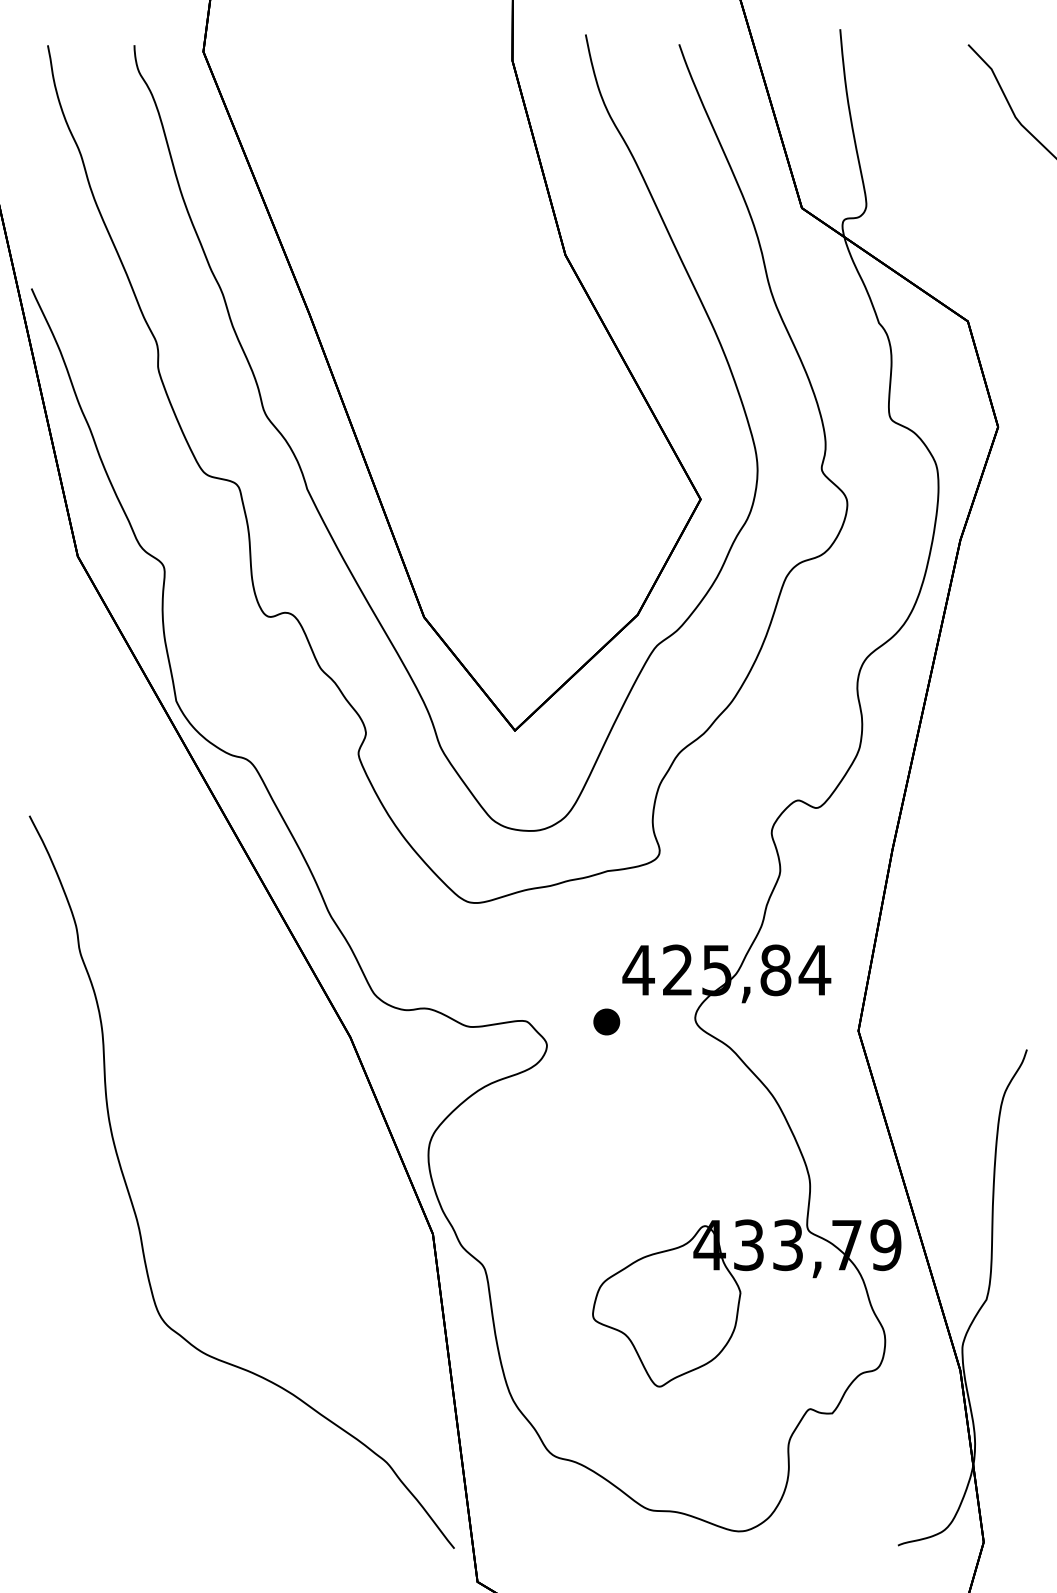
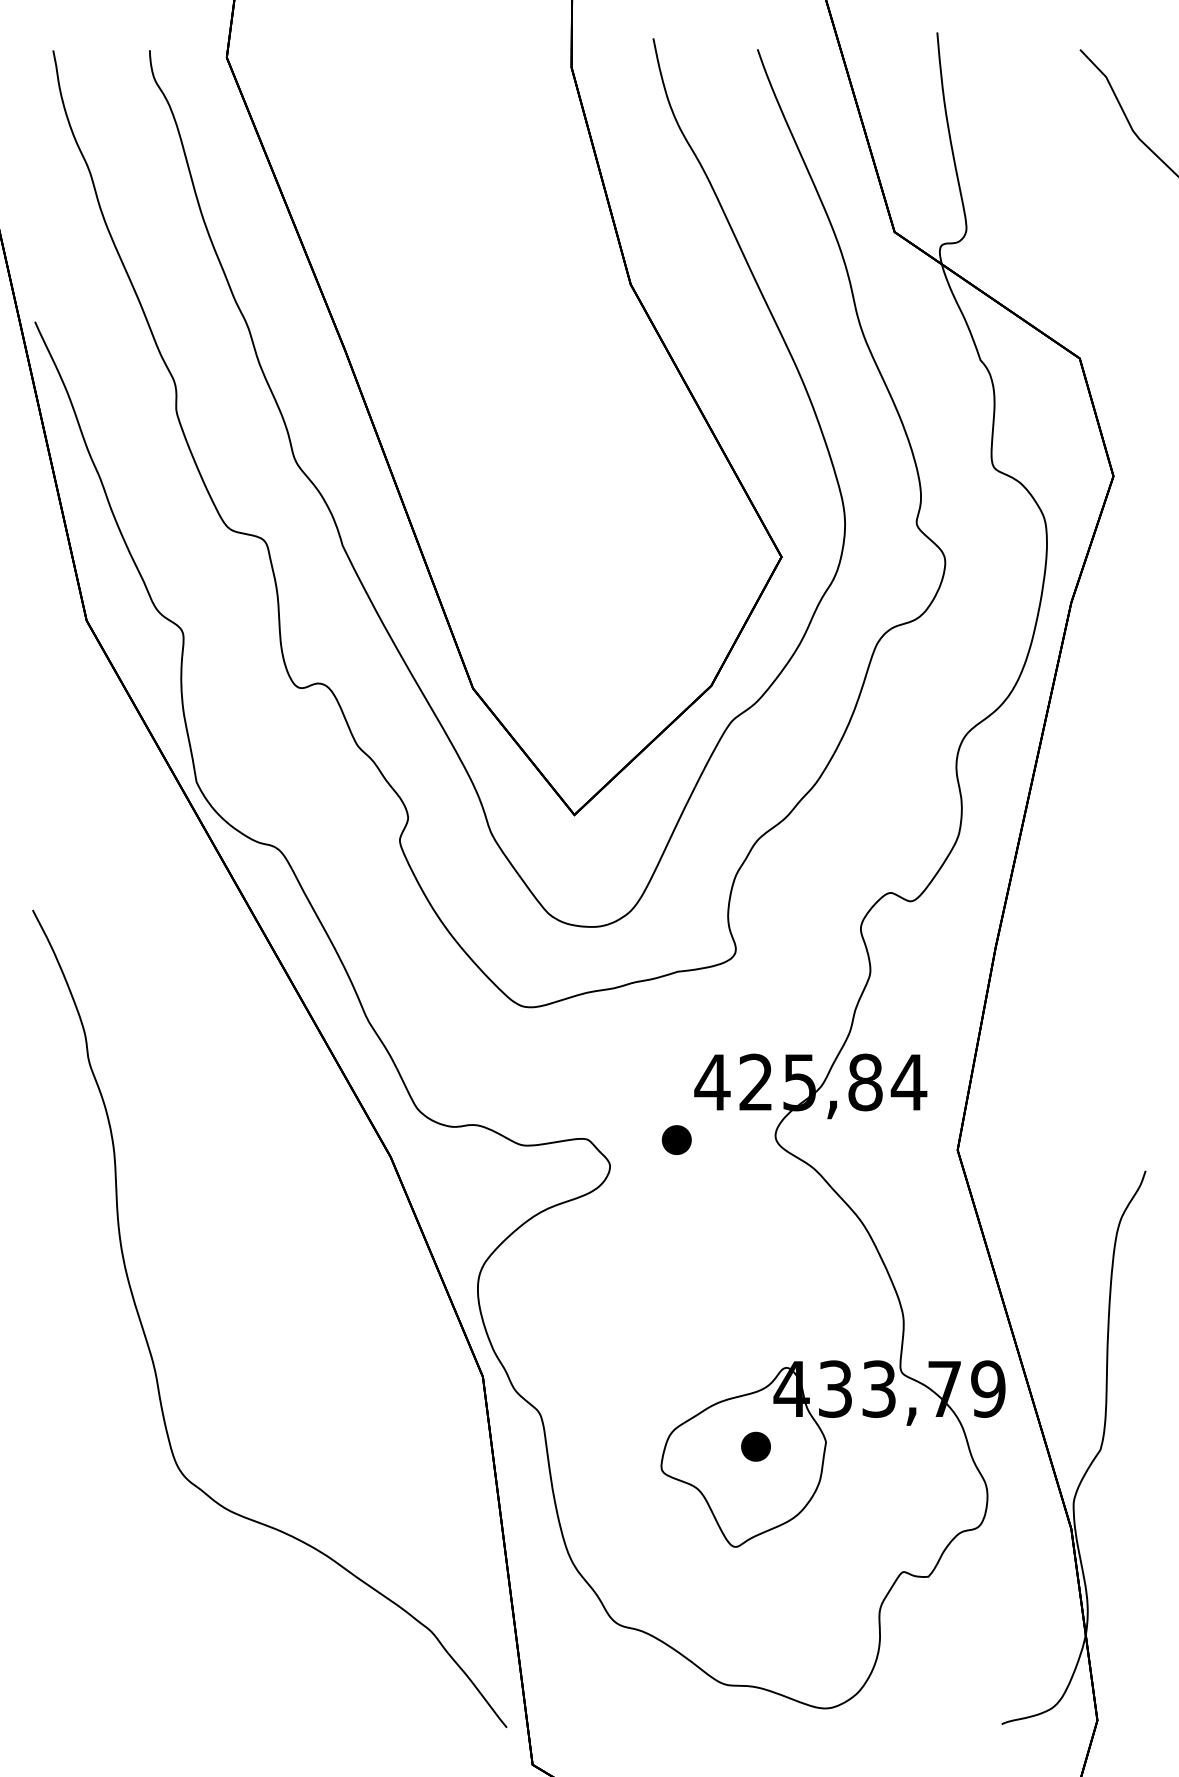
part: (677, 1296) -> (755, 1446), added

